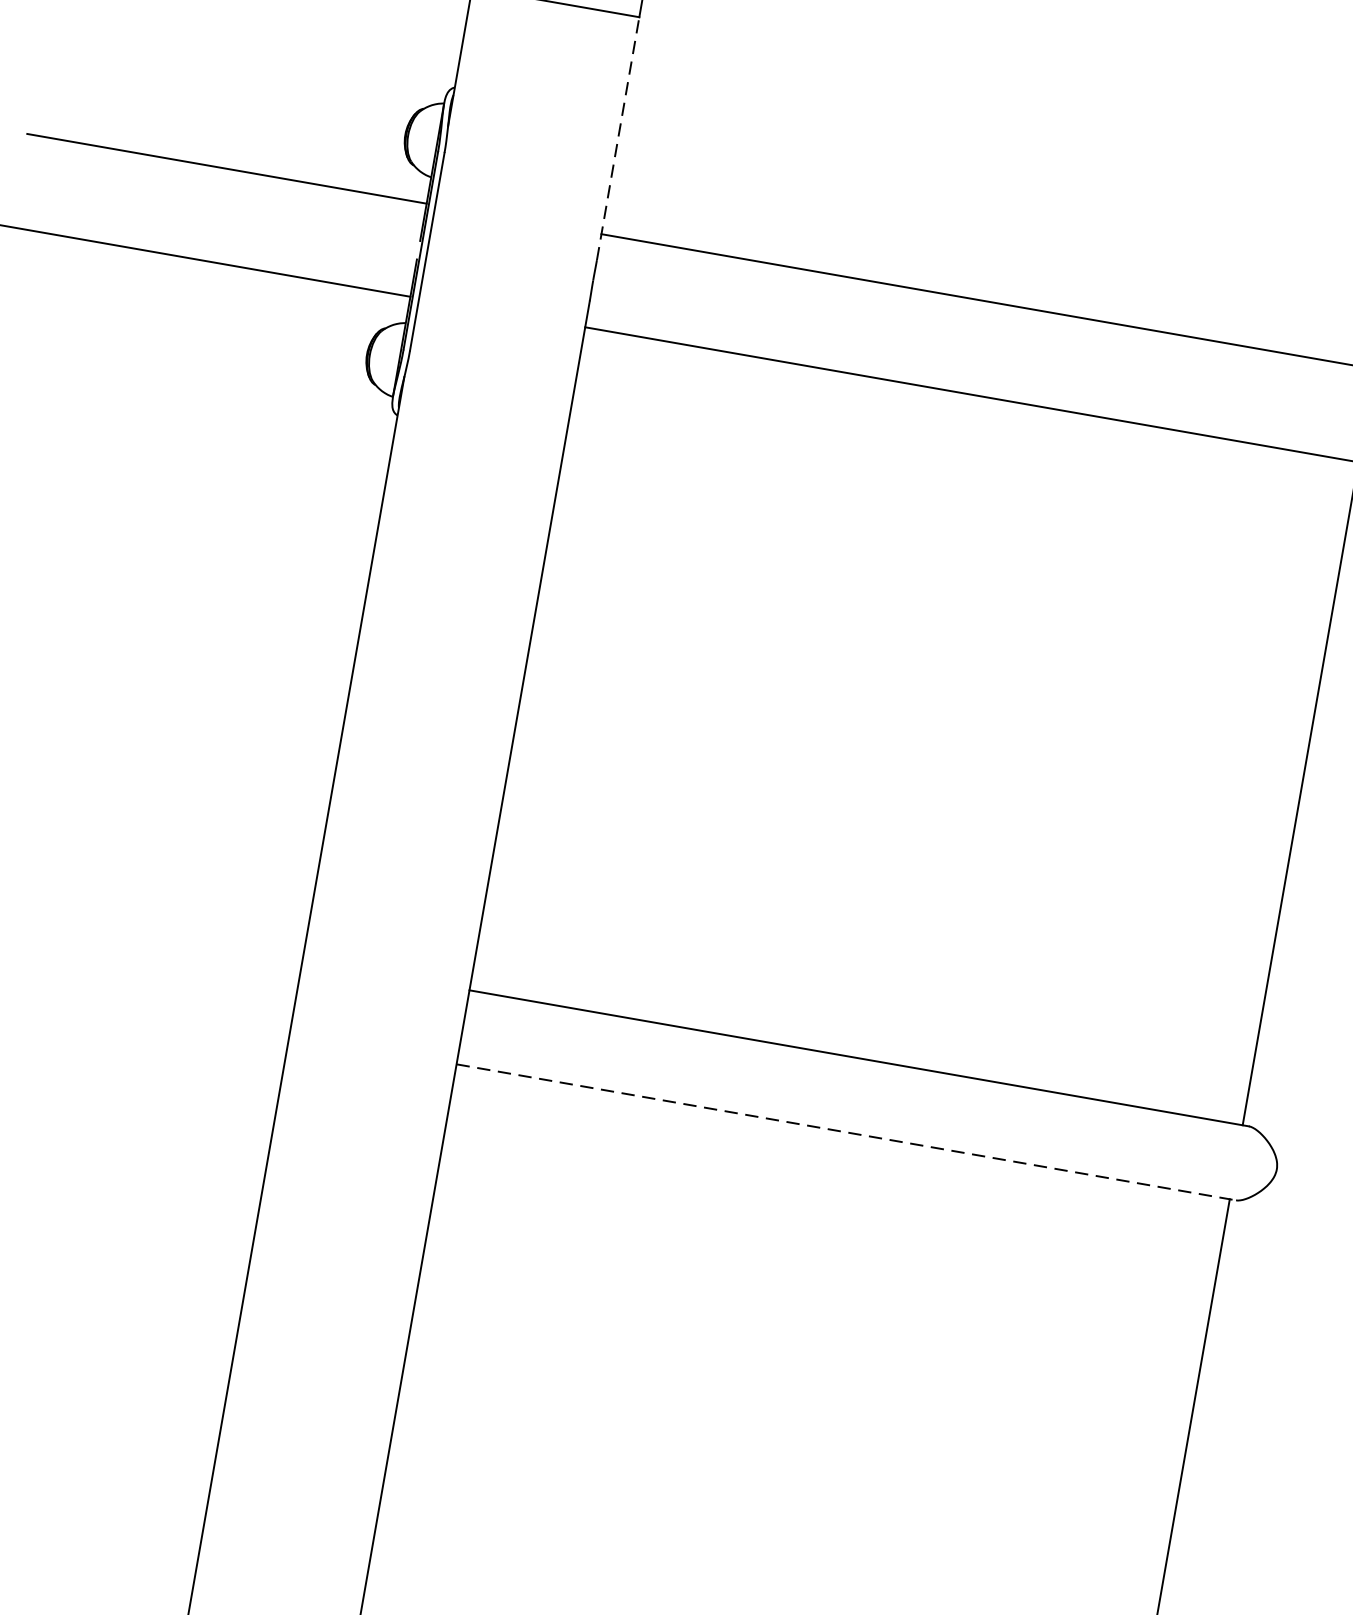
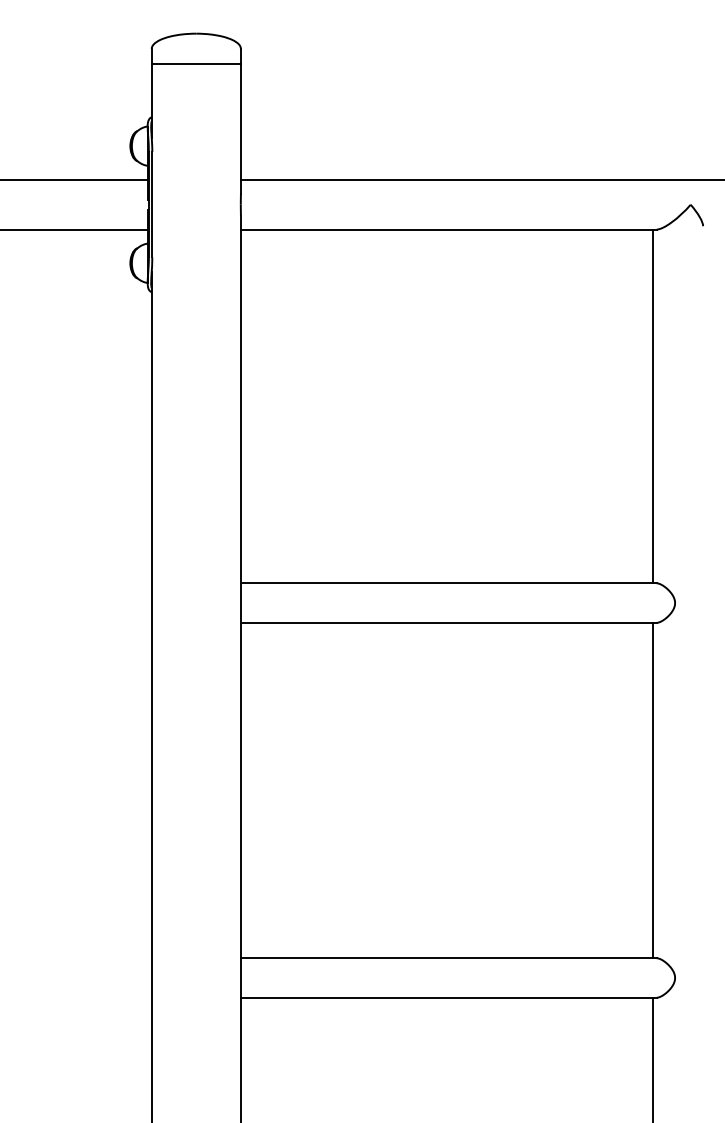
line: (617, 137) -> (240, 128), dashed -> solid
line: (845, 1131) -> (448, 622), dashed -> solid

